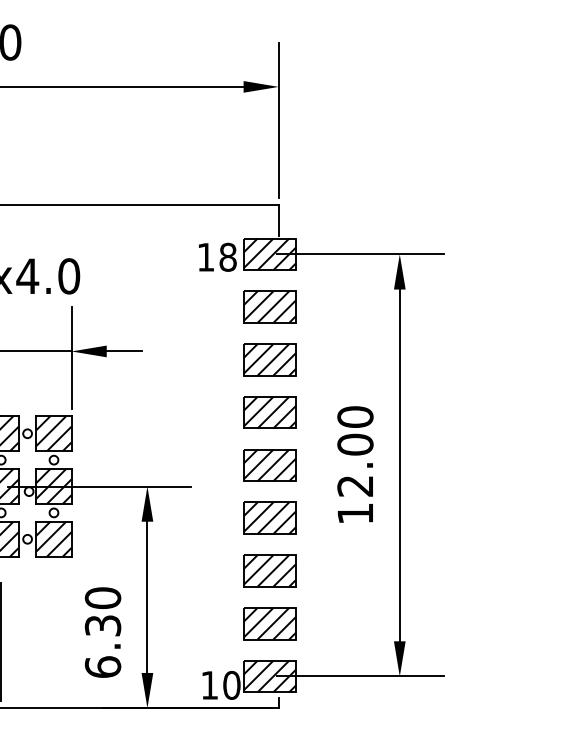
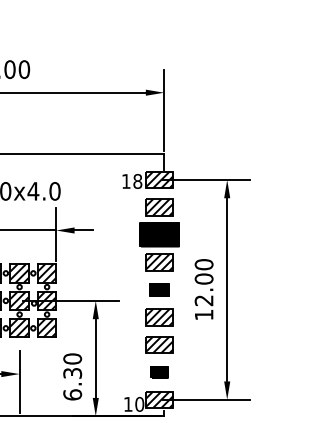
part: (269, 359) -> (159, 234), size x1.4
part: (269, 464) -> (159, 289), size x0.7
part: (269, 624) -> (159, 372), size x0.6

